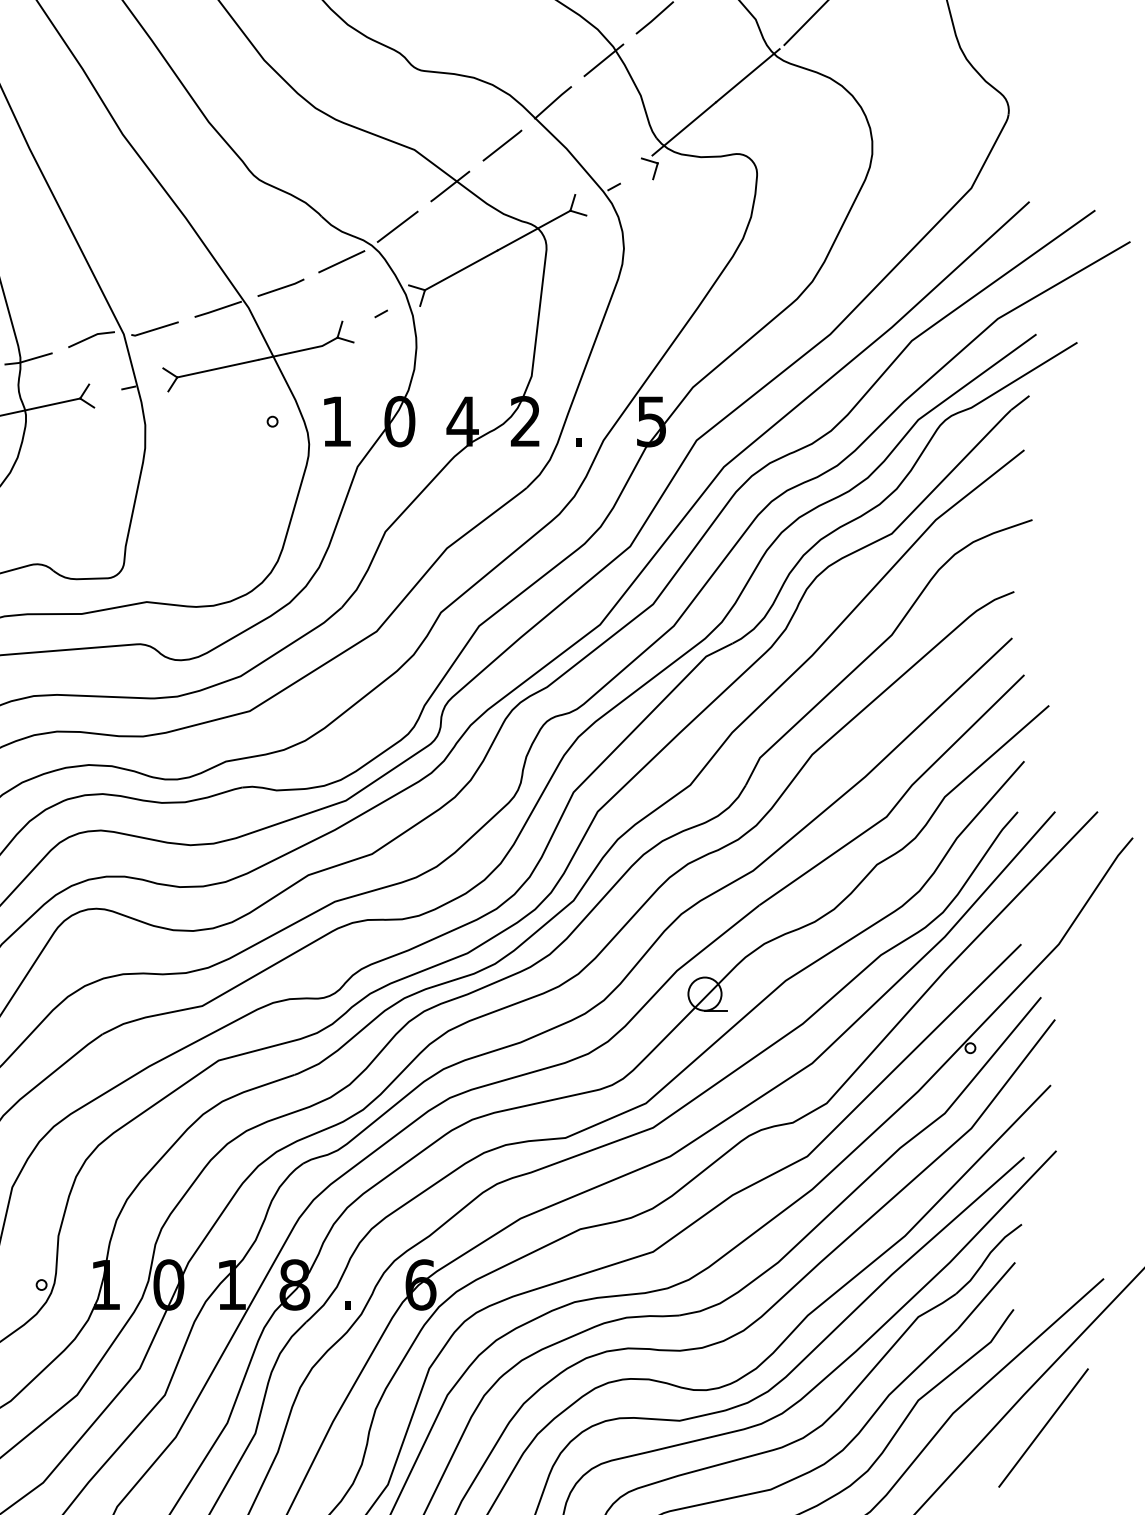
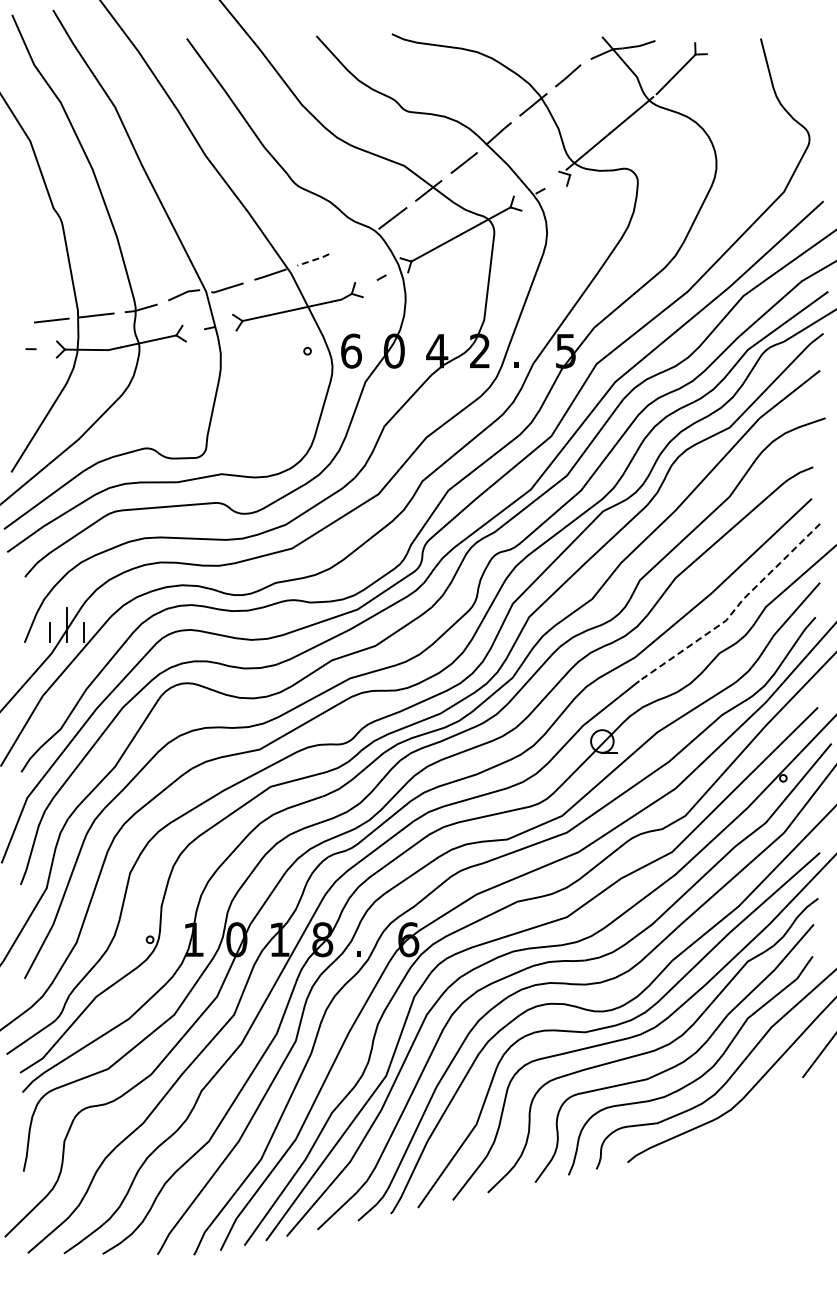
line: (341, 260) -> (354, 241), removed
line: (281, 288) -> (313, 260), solid -> dashed
text: (337, 420) -> (351, 350), 1 -> 6
line: (900, 800) -> (735, 609), solid -> dashed

